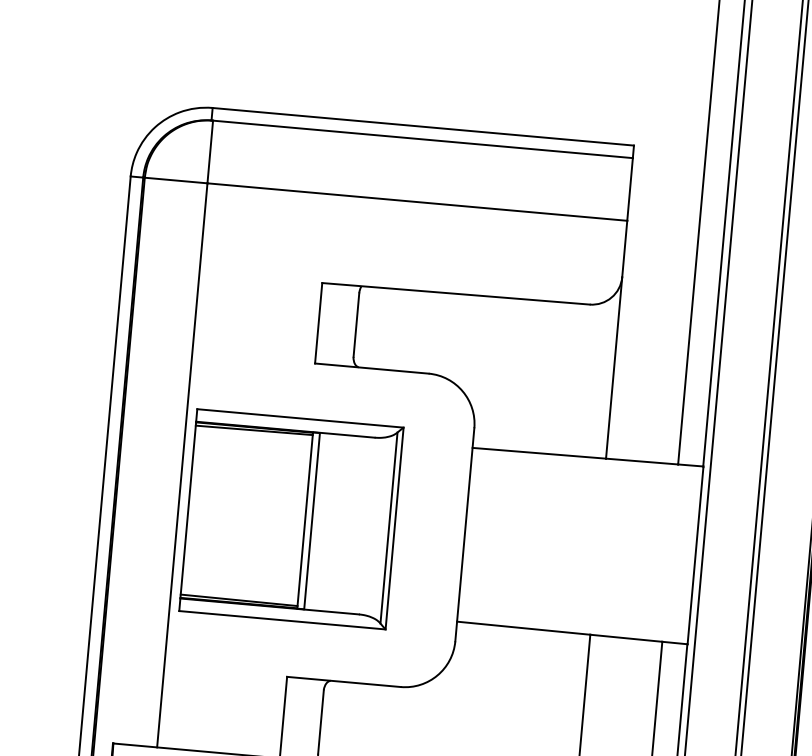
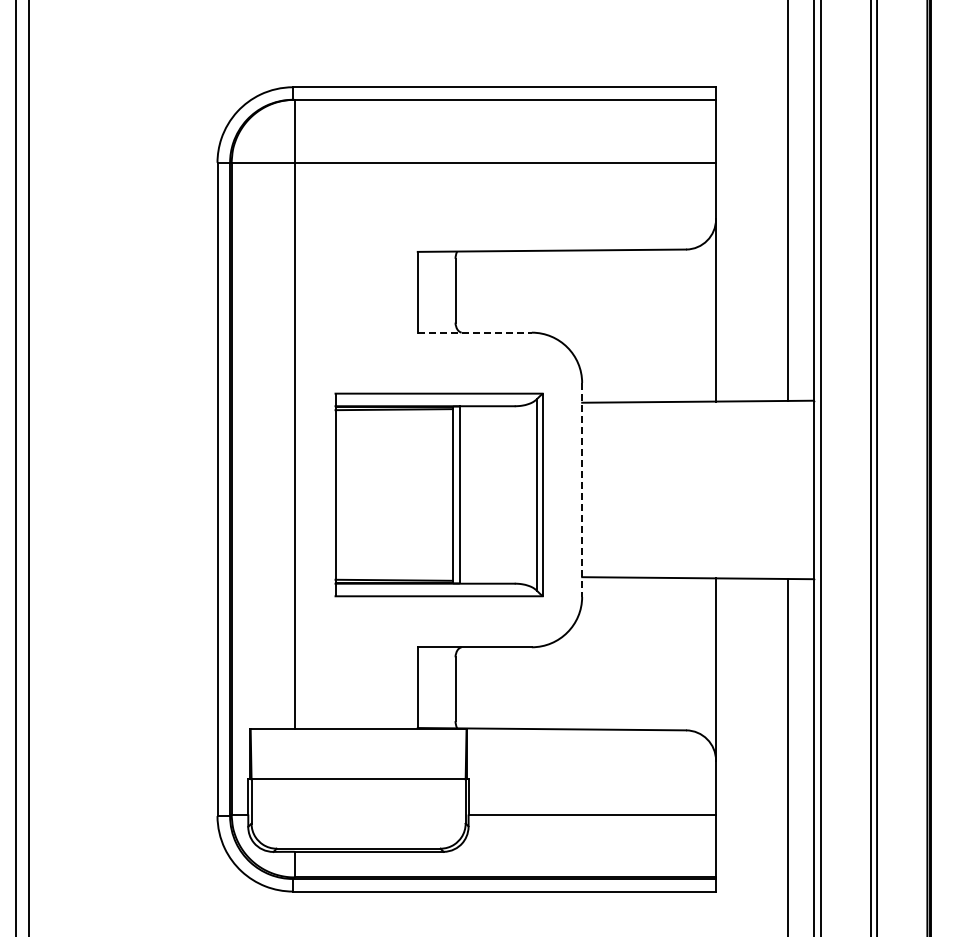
line: (372, 368) -> (475, 332), solid -> dashed
part: (290, 518) -> (438, 494), moved
line: (465, 534) -> (582, 489), solid -> dashed

